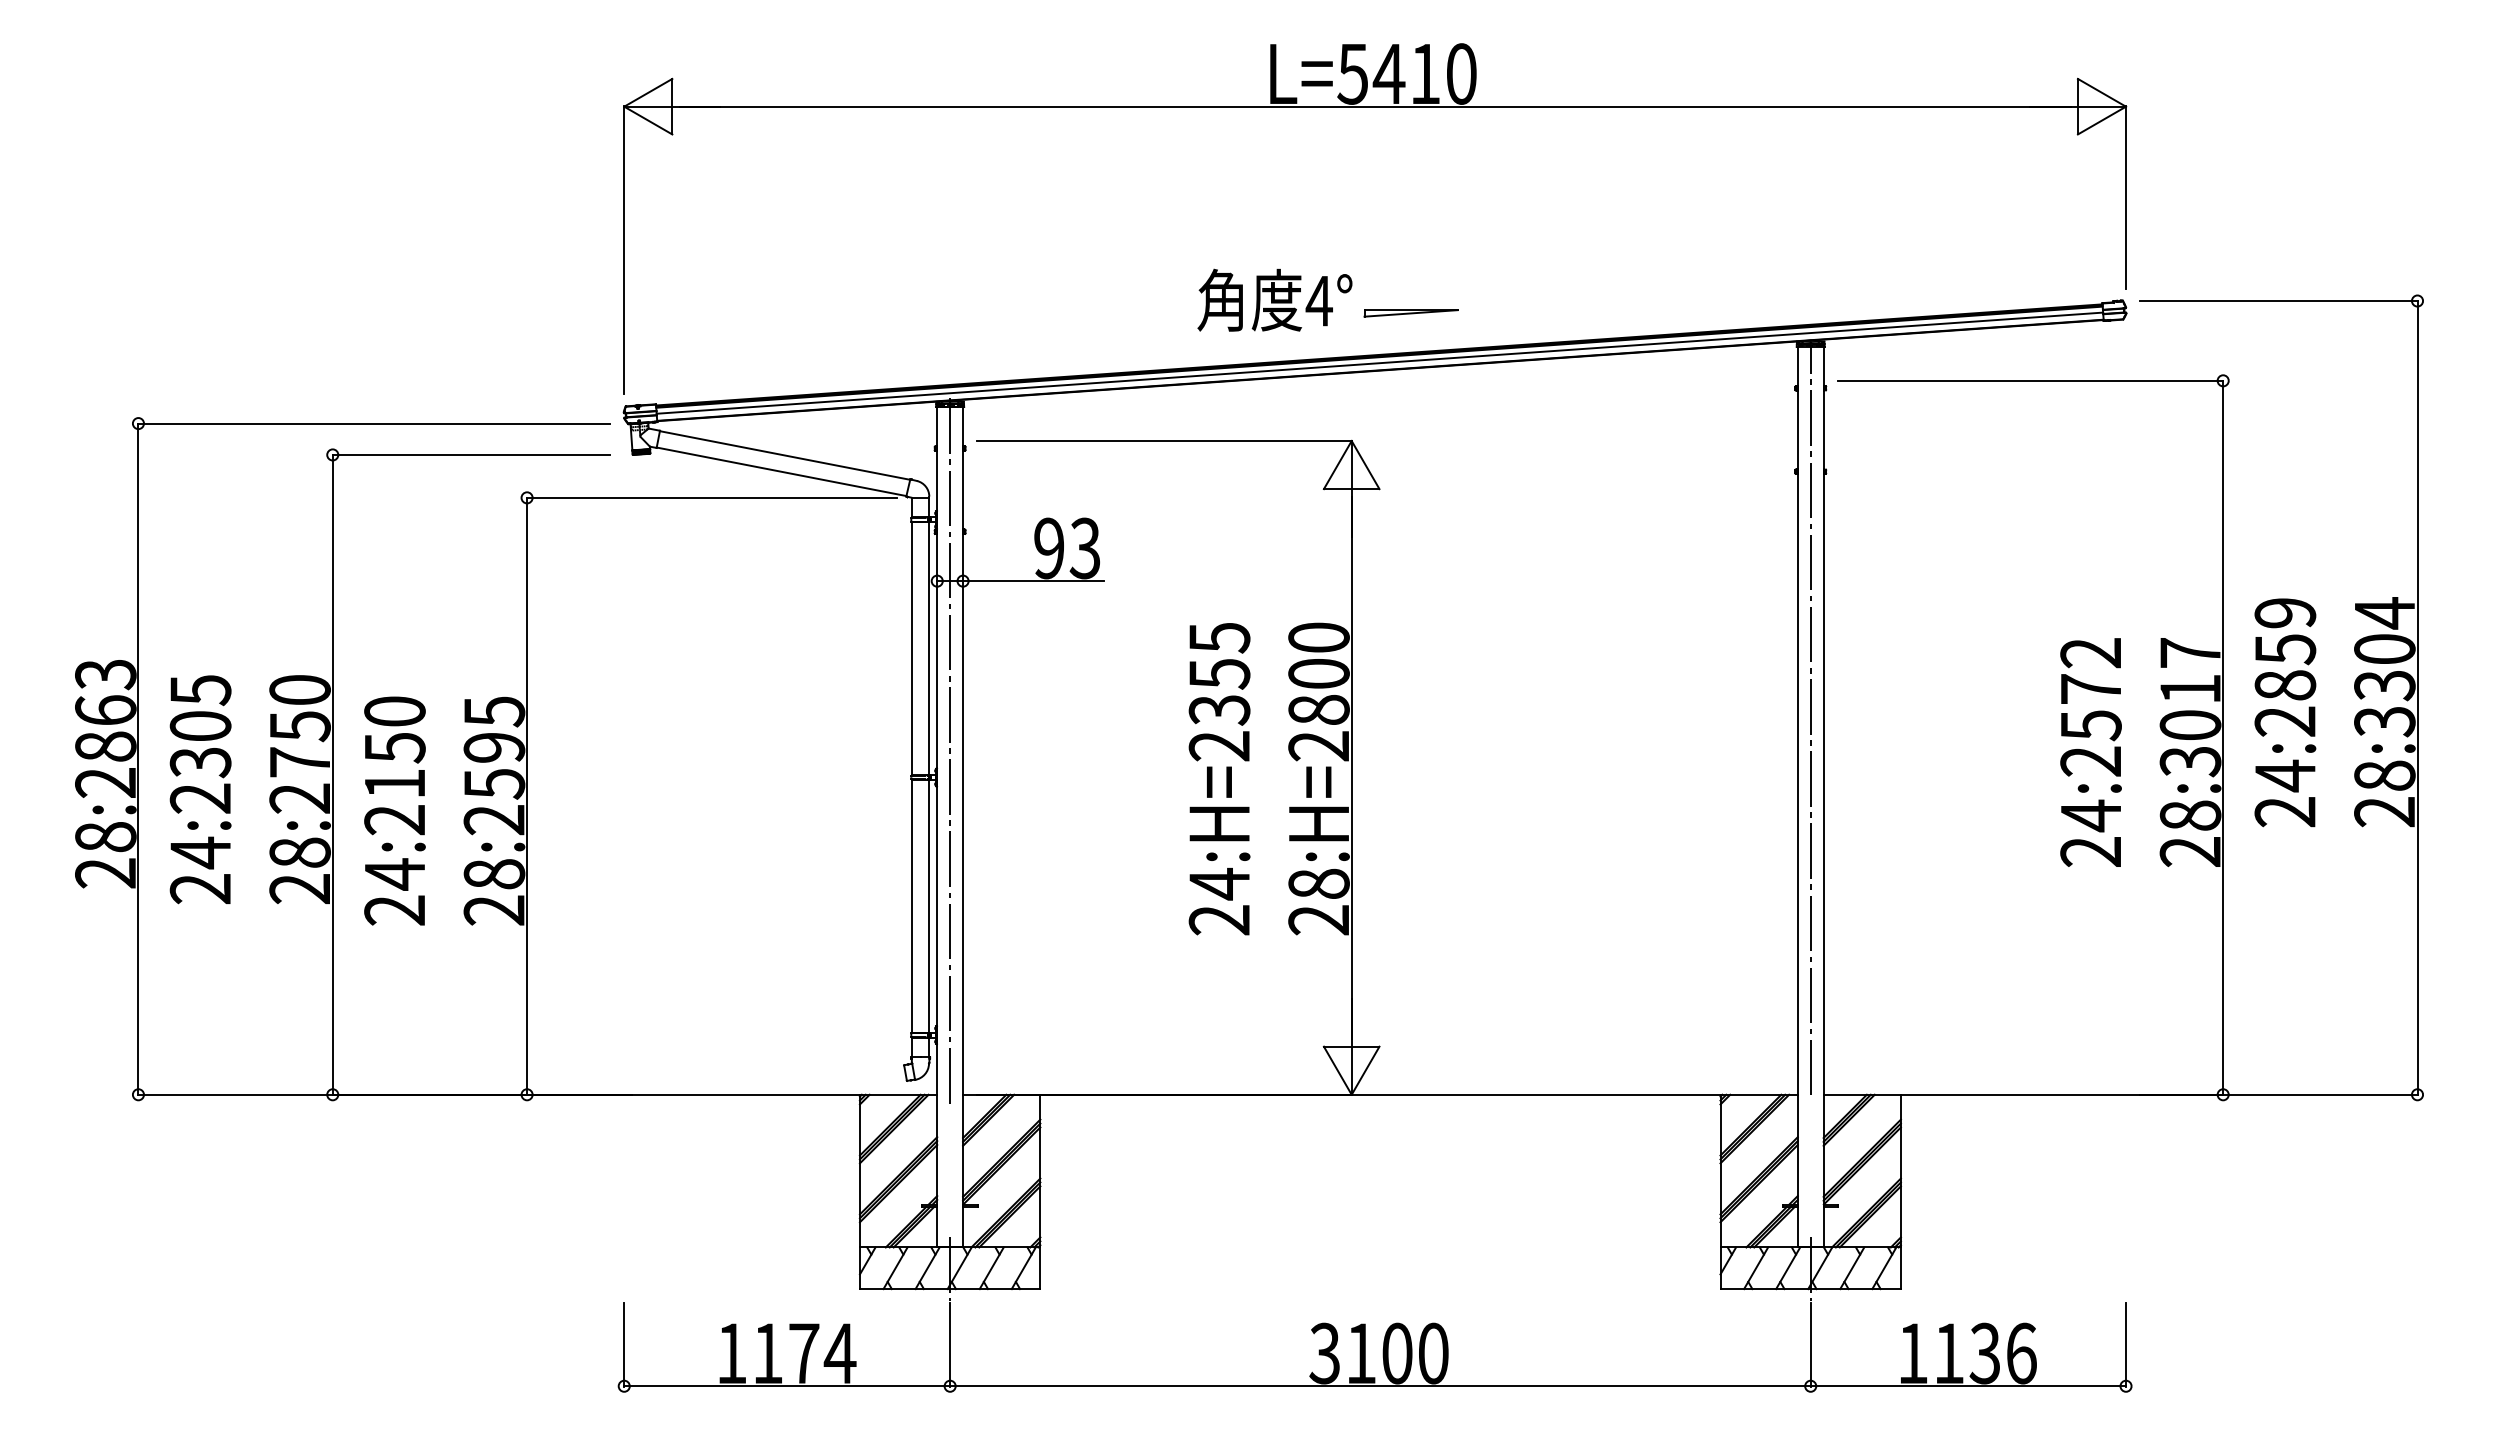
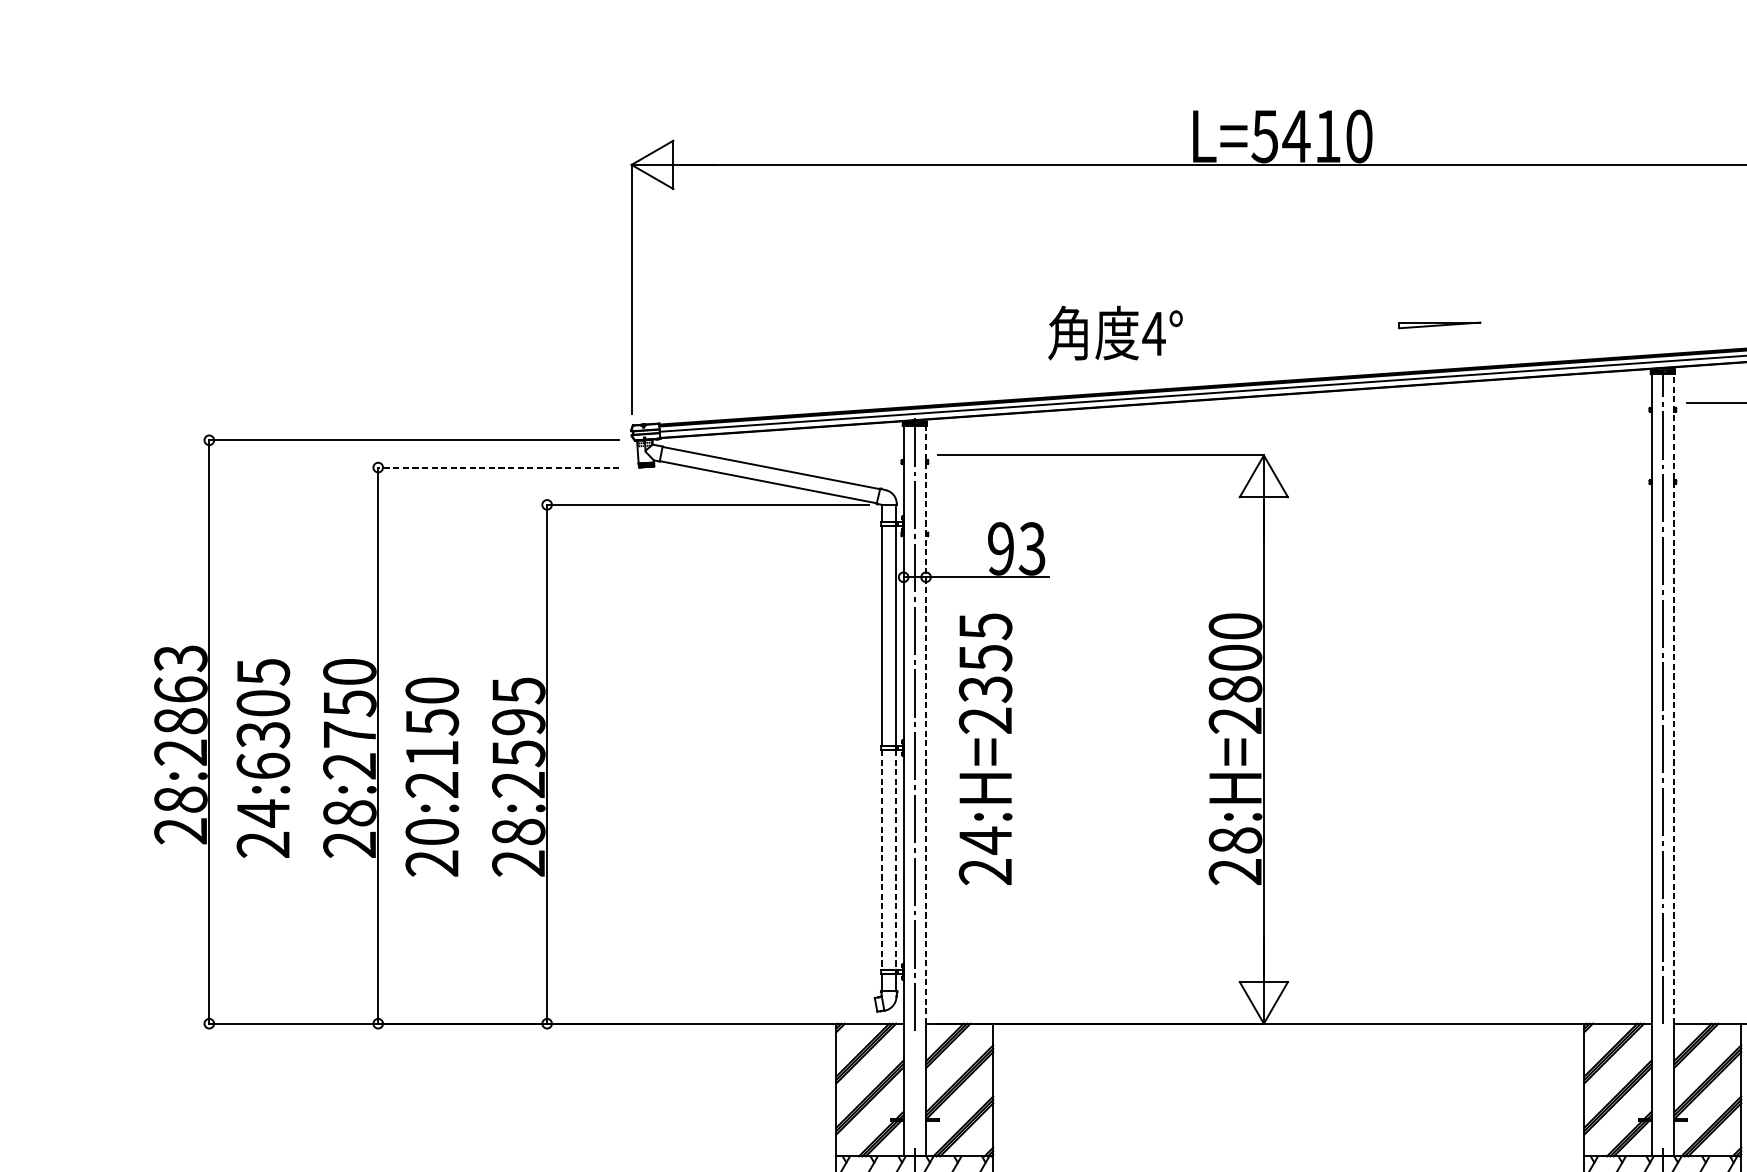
text: (1274, 299) -> (1115, 332), moved
part: (1410, 313) -> (1439, 325), moved
line: (471, 454) -> (498, 467), solid -> dashed
line: (1823, 720) -> (1673, 698), solid -> dashed
line: (963, 750) -> (926, 724), solid -> dashed
text: (1219, 779) -> (985, 749), moved
text: (200, 798) -> (263, 766), 24:2305 -> 24:6305
text: (394, 874) -> (431, 832), 24:2150 -> 20:2150
line: (912, 906) -> (882, 860), solid -> dashed
line: (928, 906) -> (896, 860), solid -> dashed

